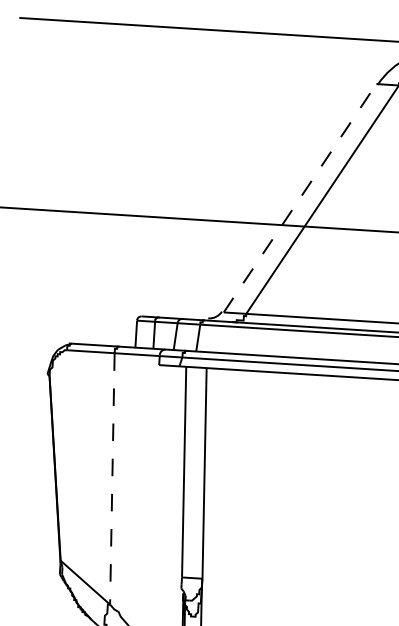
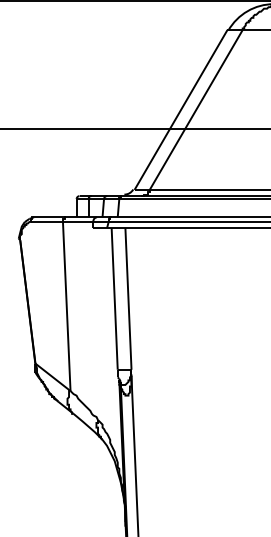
line: (300, 197) -> (181, 109), dashed -> solid
line: (111, 478) -> (66, 306), dashed -> solid

